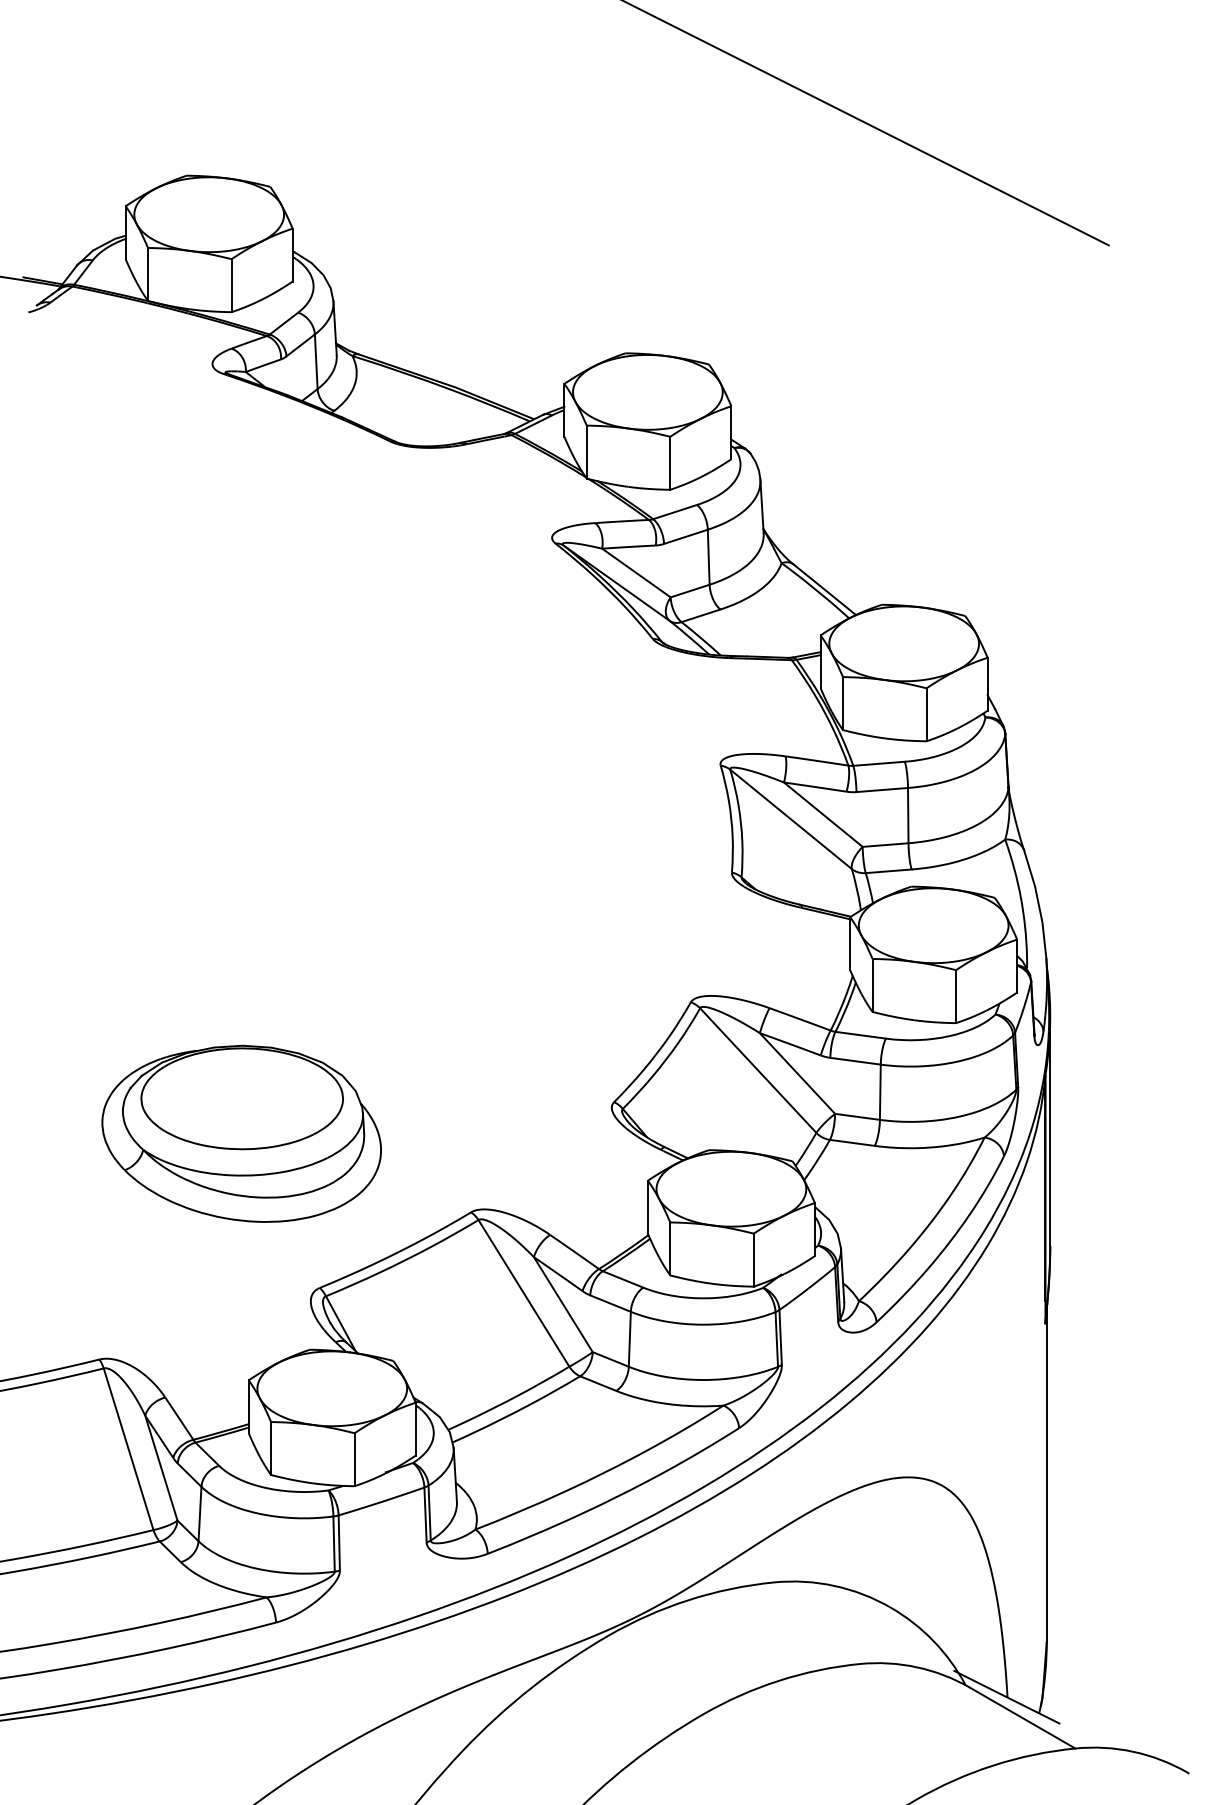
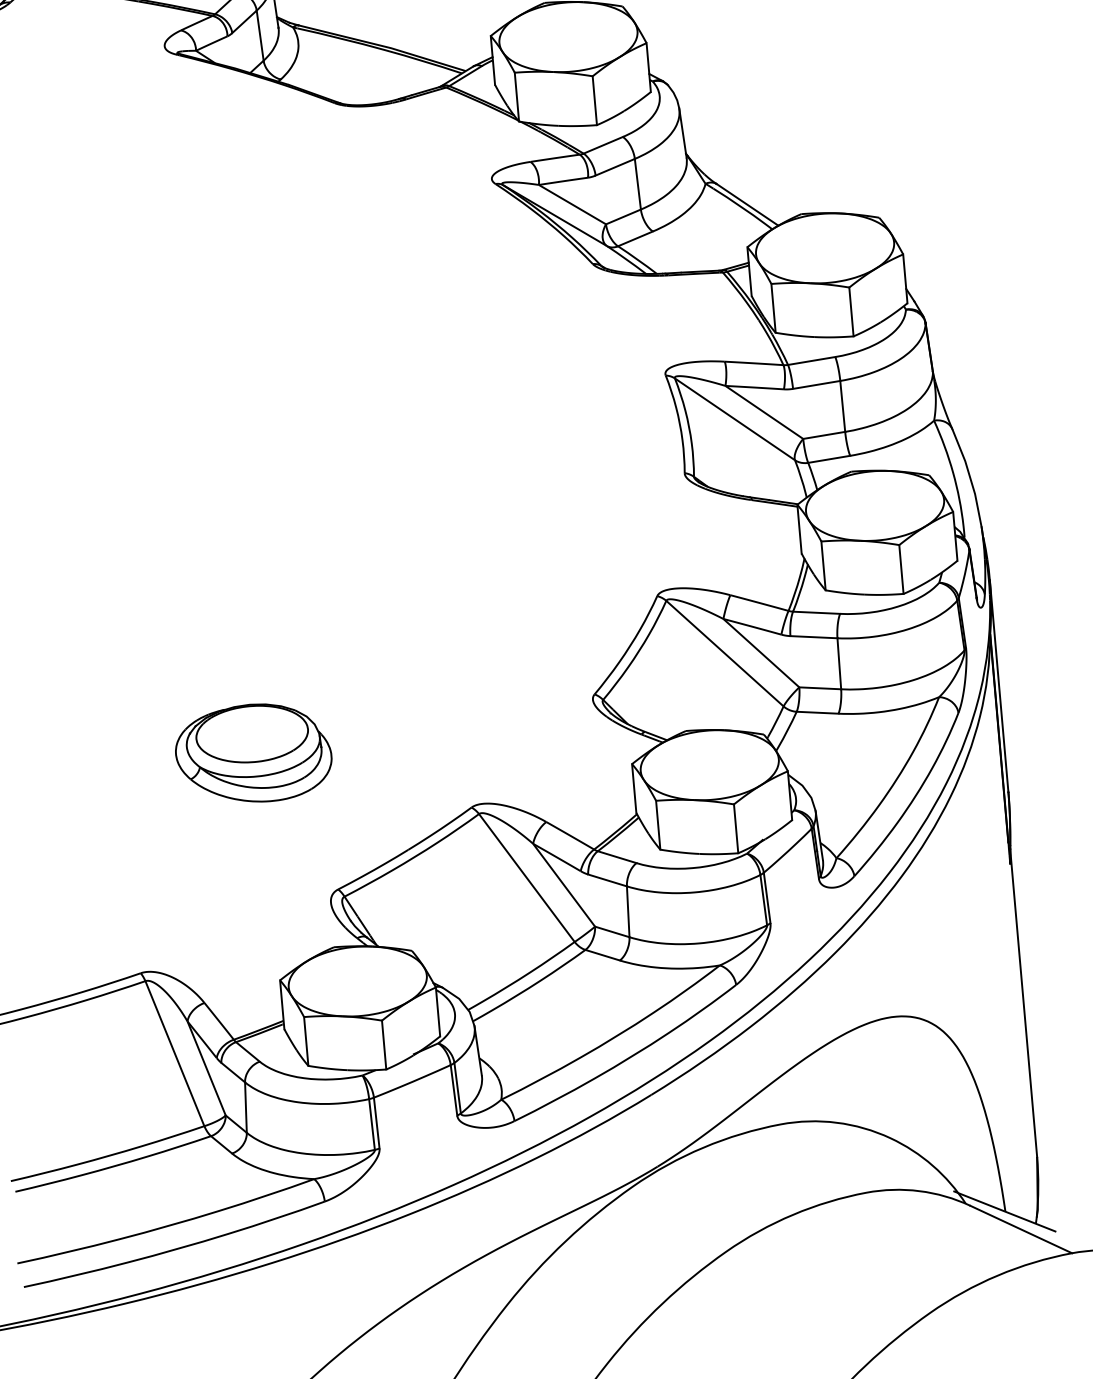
part: (241, 1133) -> (253, 753), size x0.6

